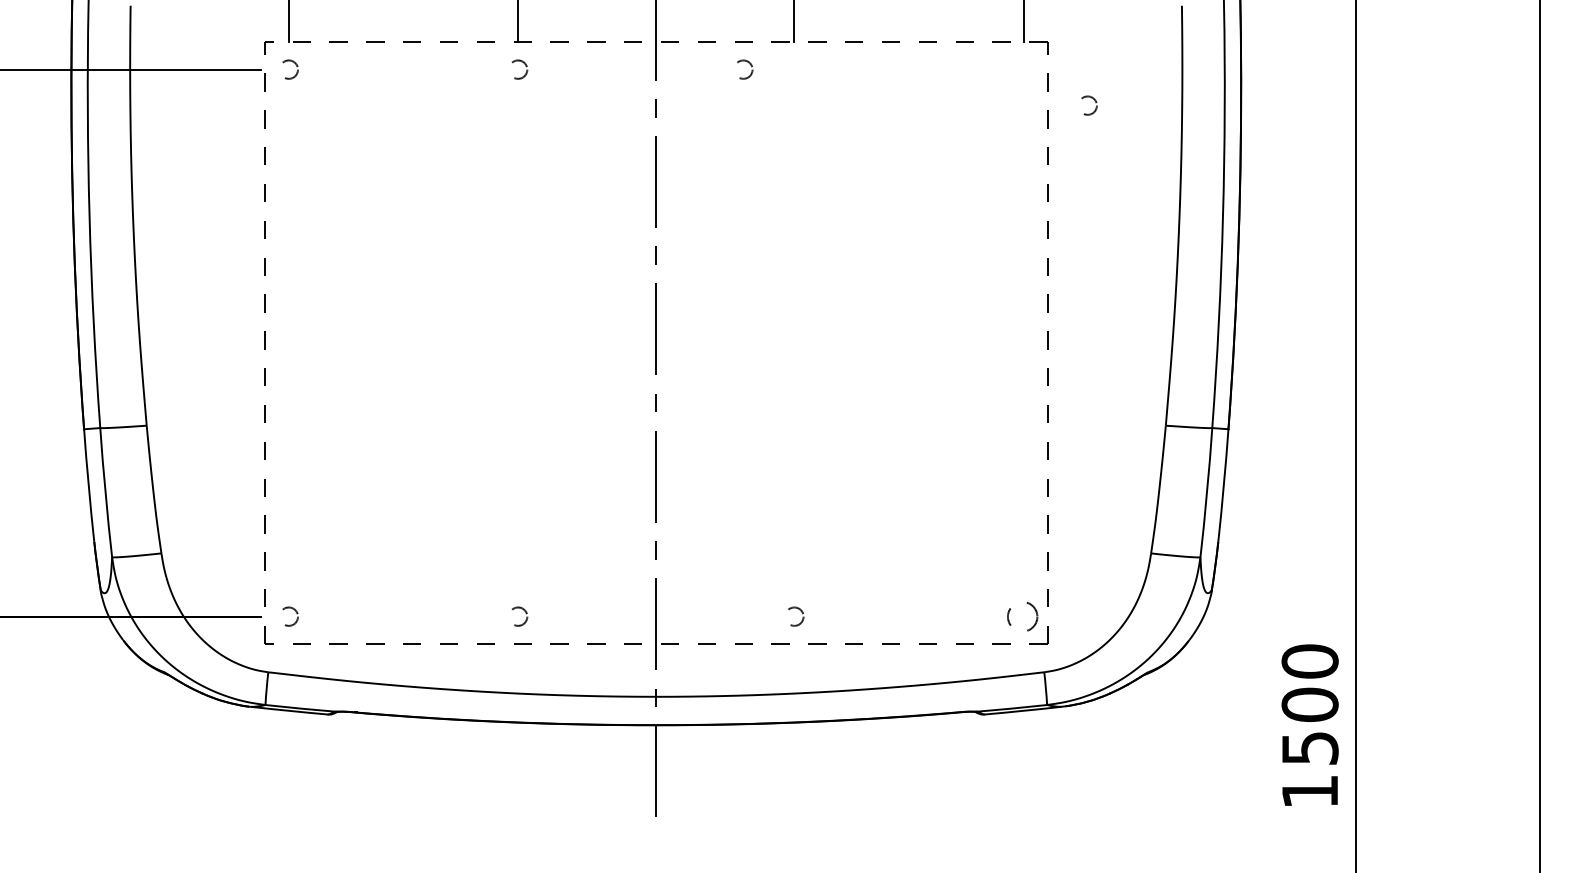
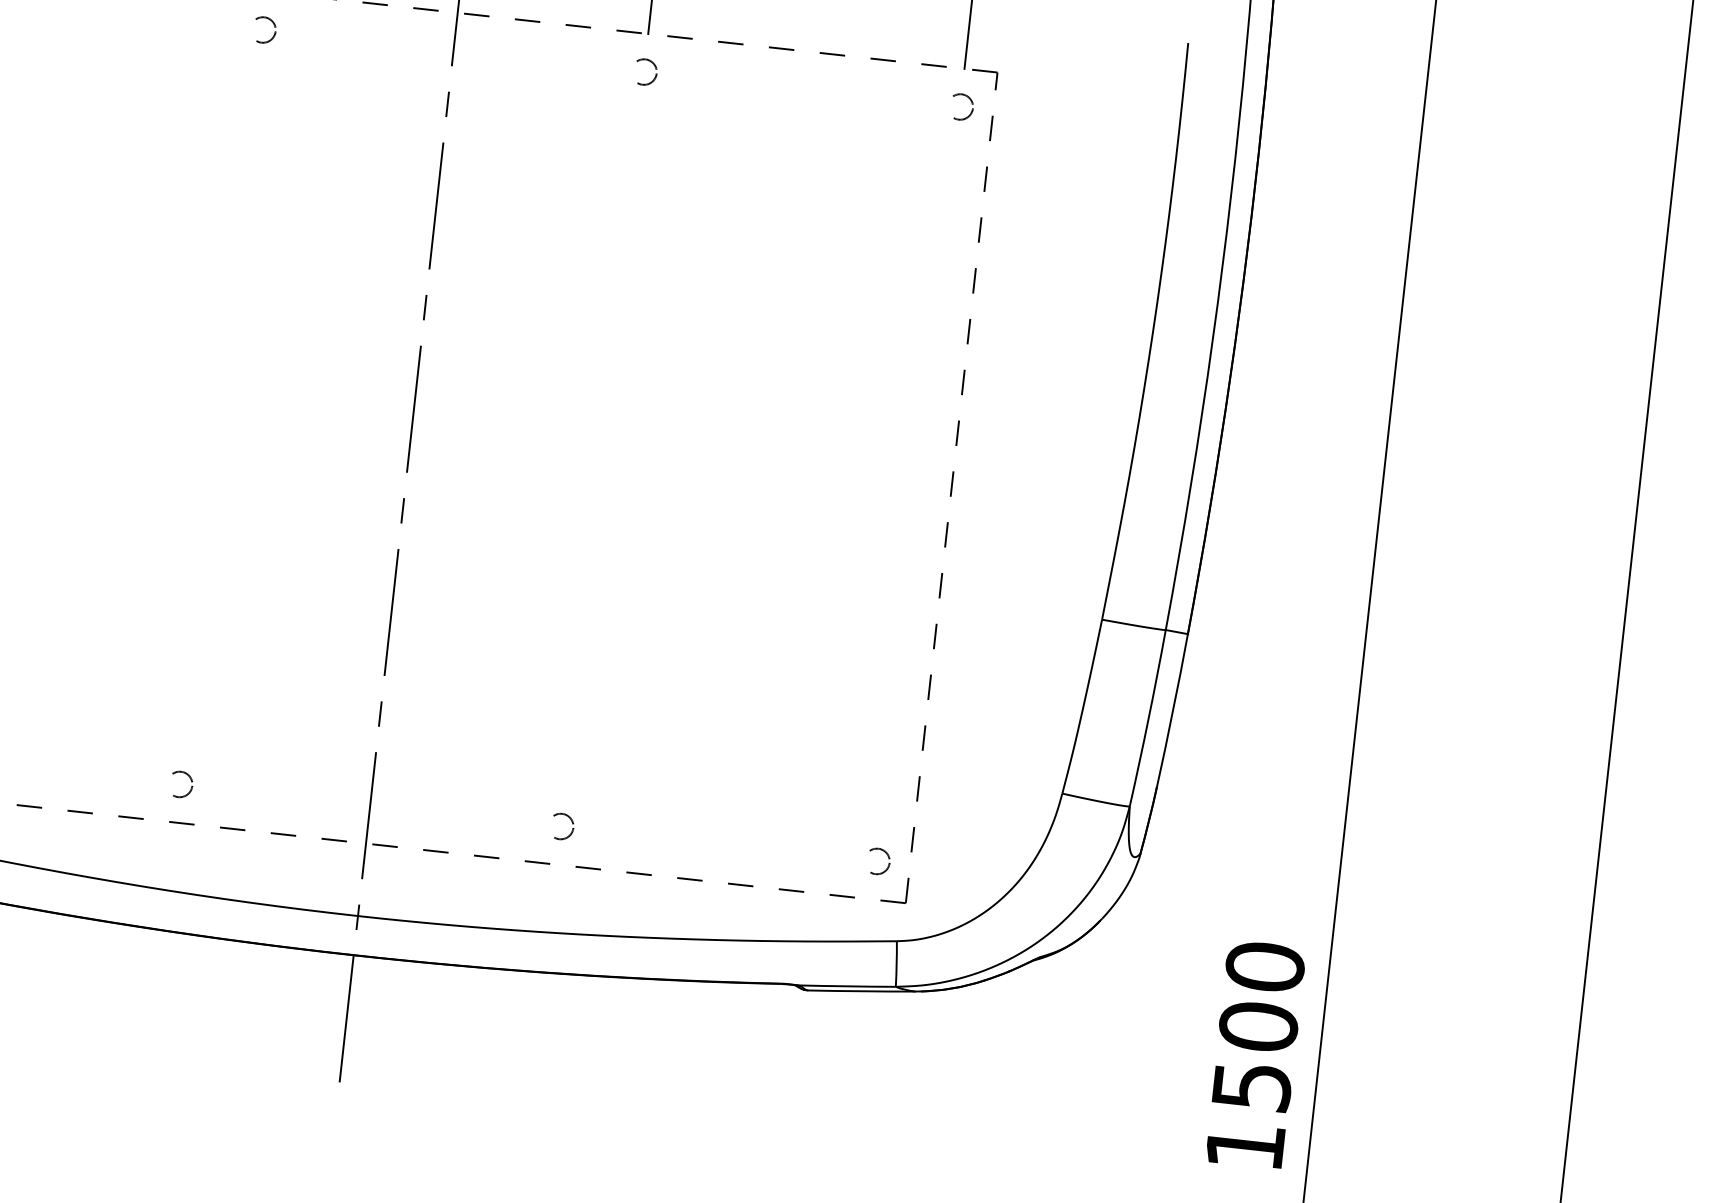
circle: (745, 69) -> (646, 72), moved
circle: (1089, 105) -> (962, 107), moved
circle: (1025, 616) -> (879, 861), size x0.62

